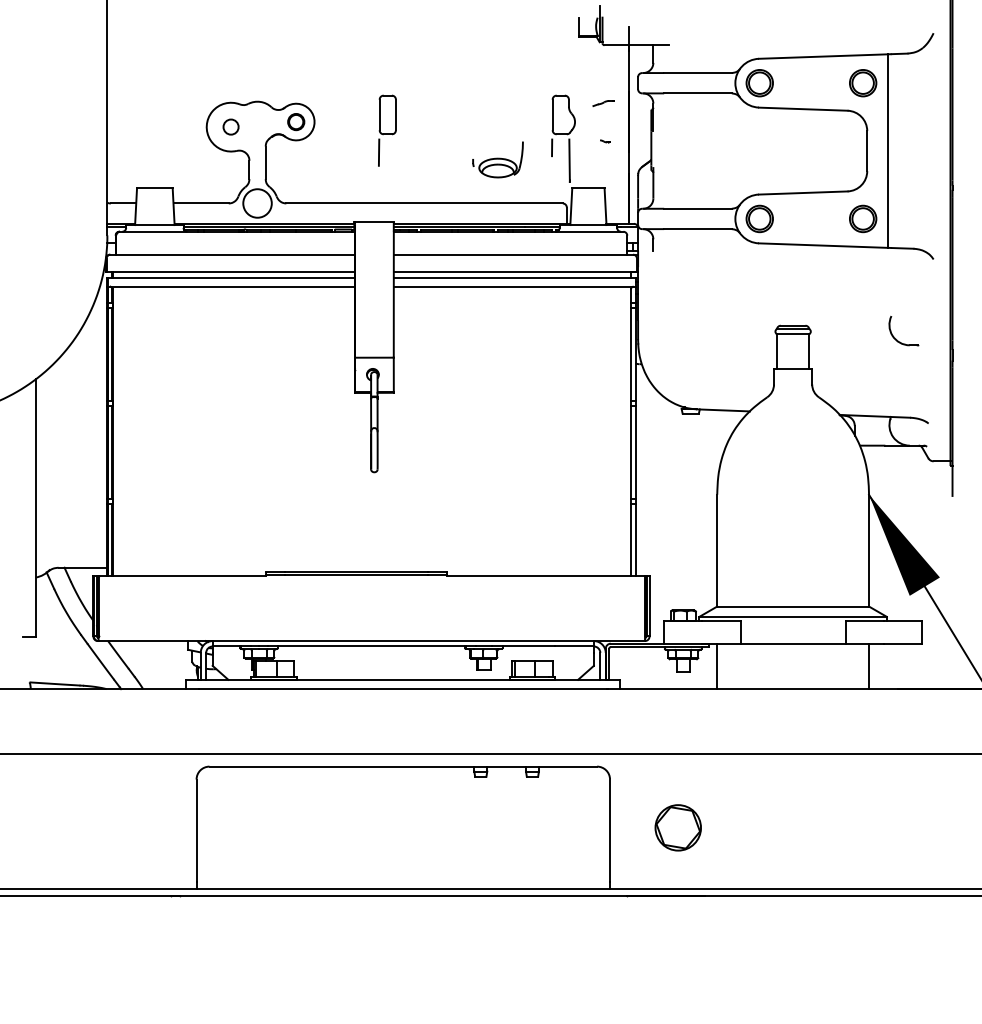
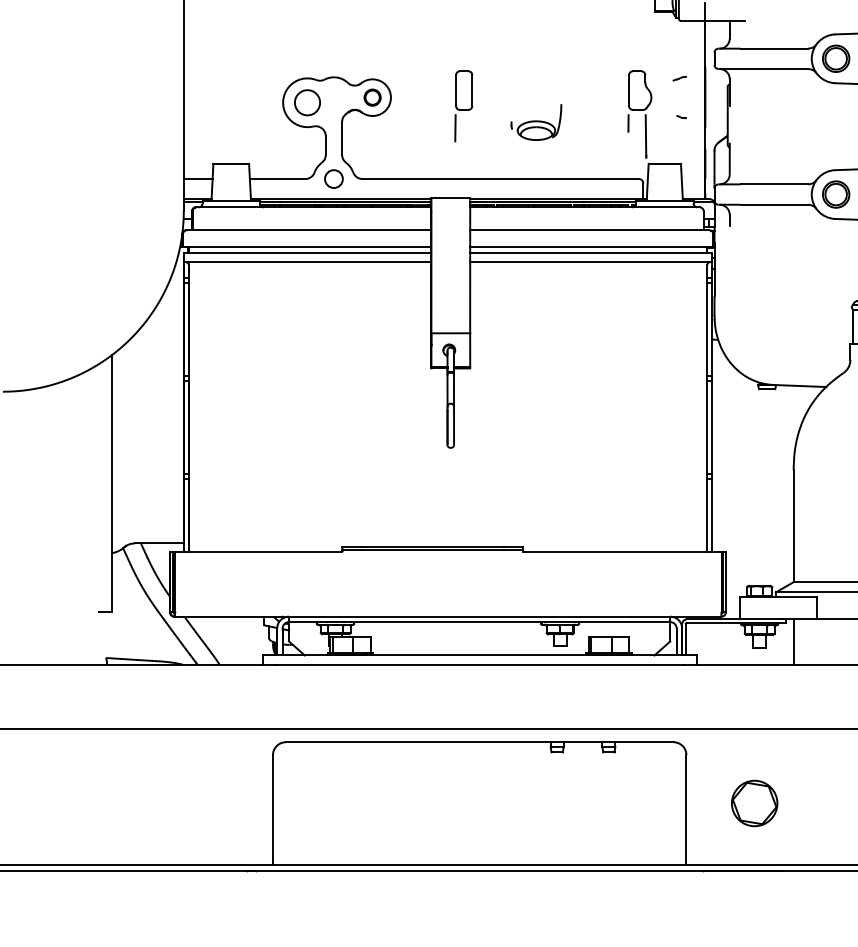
part: (603, 102) -> (679, 78), size x0.62
circle: (230, 126) -> (306, 102), size x1.67
part: (497, 159) -> (535, 122), moved
circle: (257, 203) -> (333, 179), size x0.62

